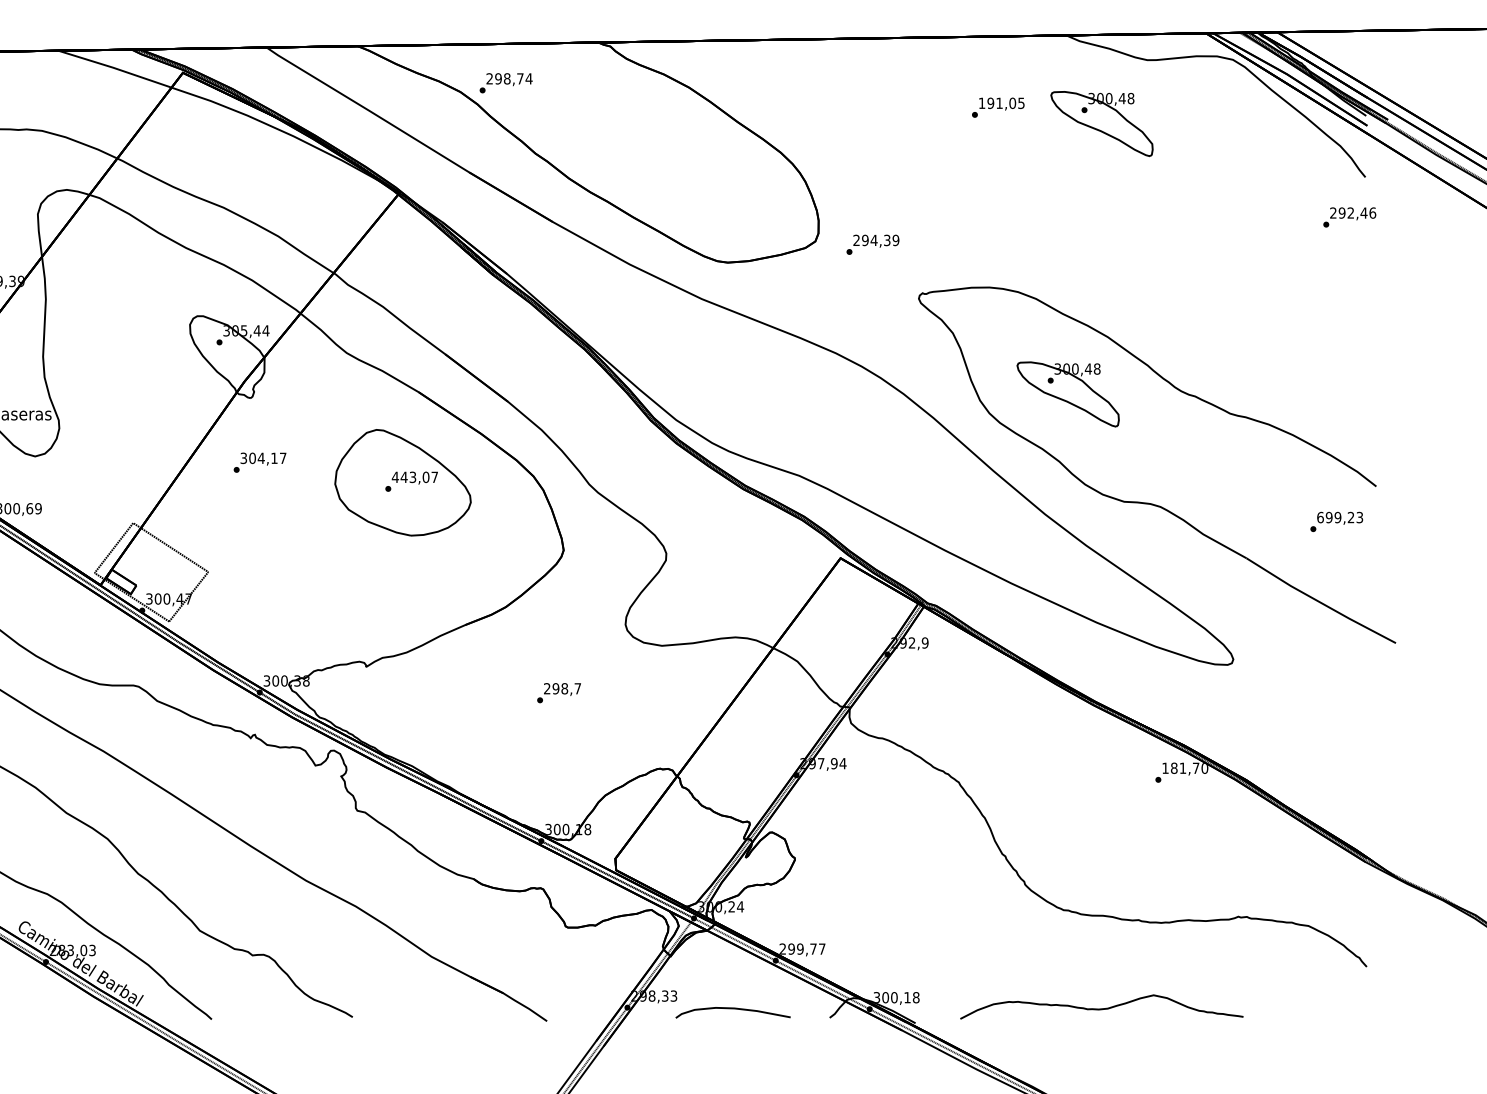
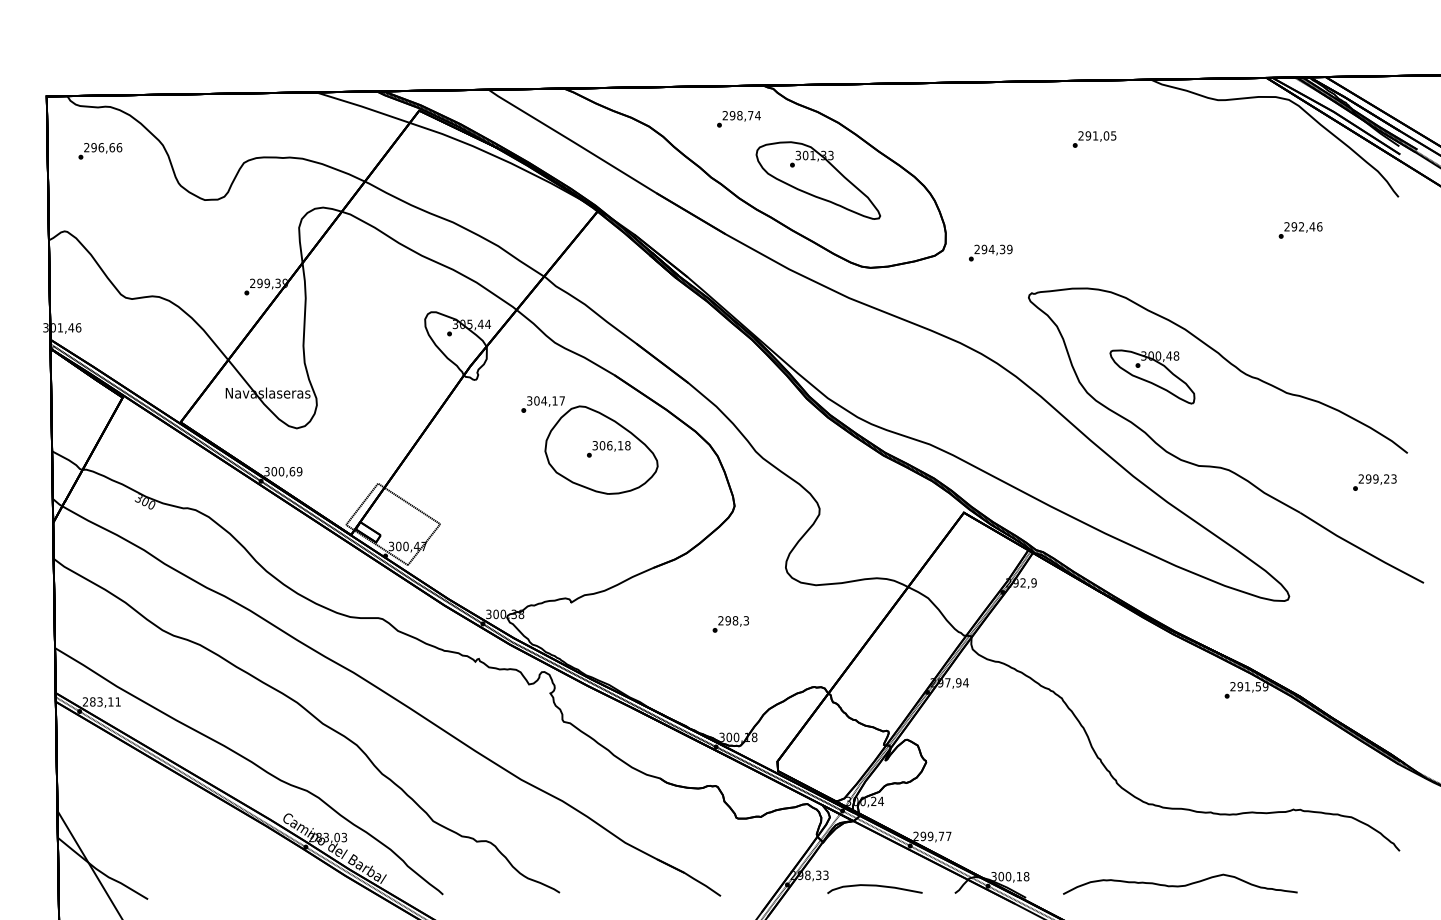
text: (505, 83) -> (738, 119), moved
text: (981, 102) -> (1080, 135), 191,05 -> 291,05
part: (1102, 123) -> (1180, 152), removed
part: (664, 157) -> (818, 180), added
text: (1349, 217) -> (1300, 230), moved
text: (259, 462) -> (542, 404), moved
text: (415, 477) -> (611, 445), 443,07 -> 306,18
text: (1320, 516) -> (1361, 478), 699,23 -> 299,23
text: (576, 688) -> (745, 620), 298,7 -> 298,3
text: (1185, 768) -> (1249, 686), 181,70 -> 291,59

